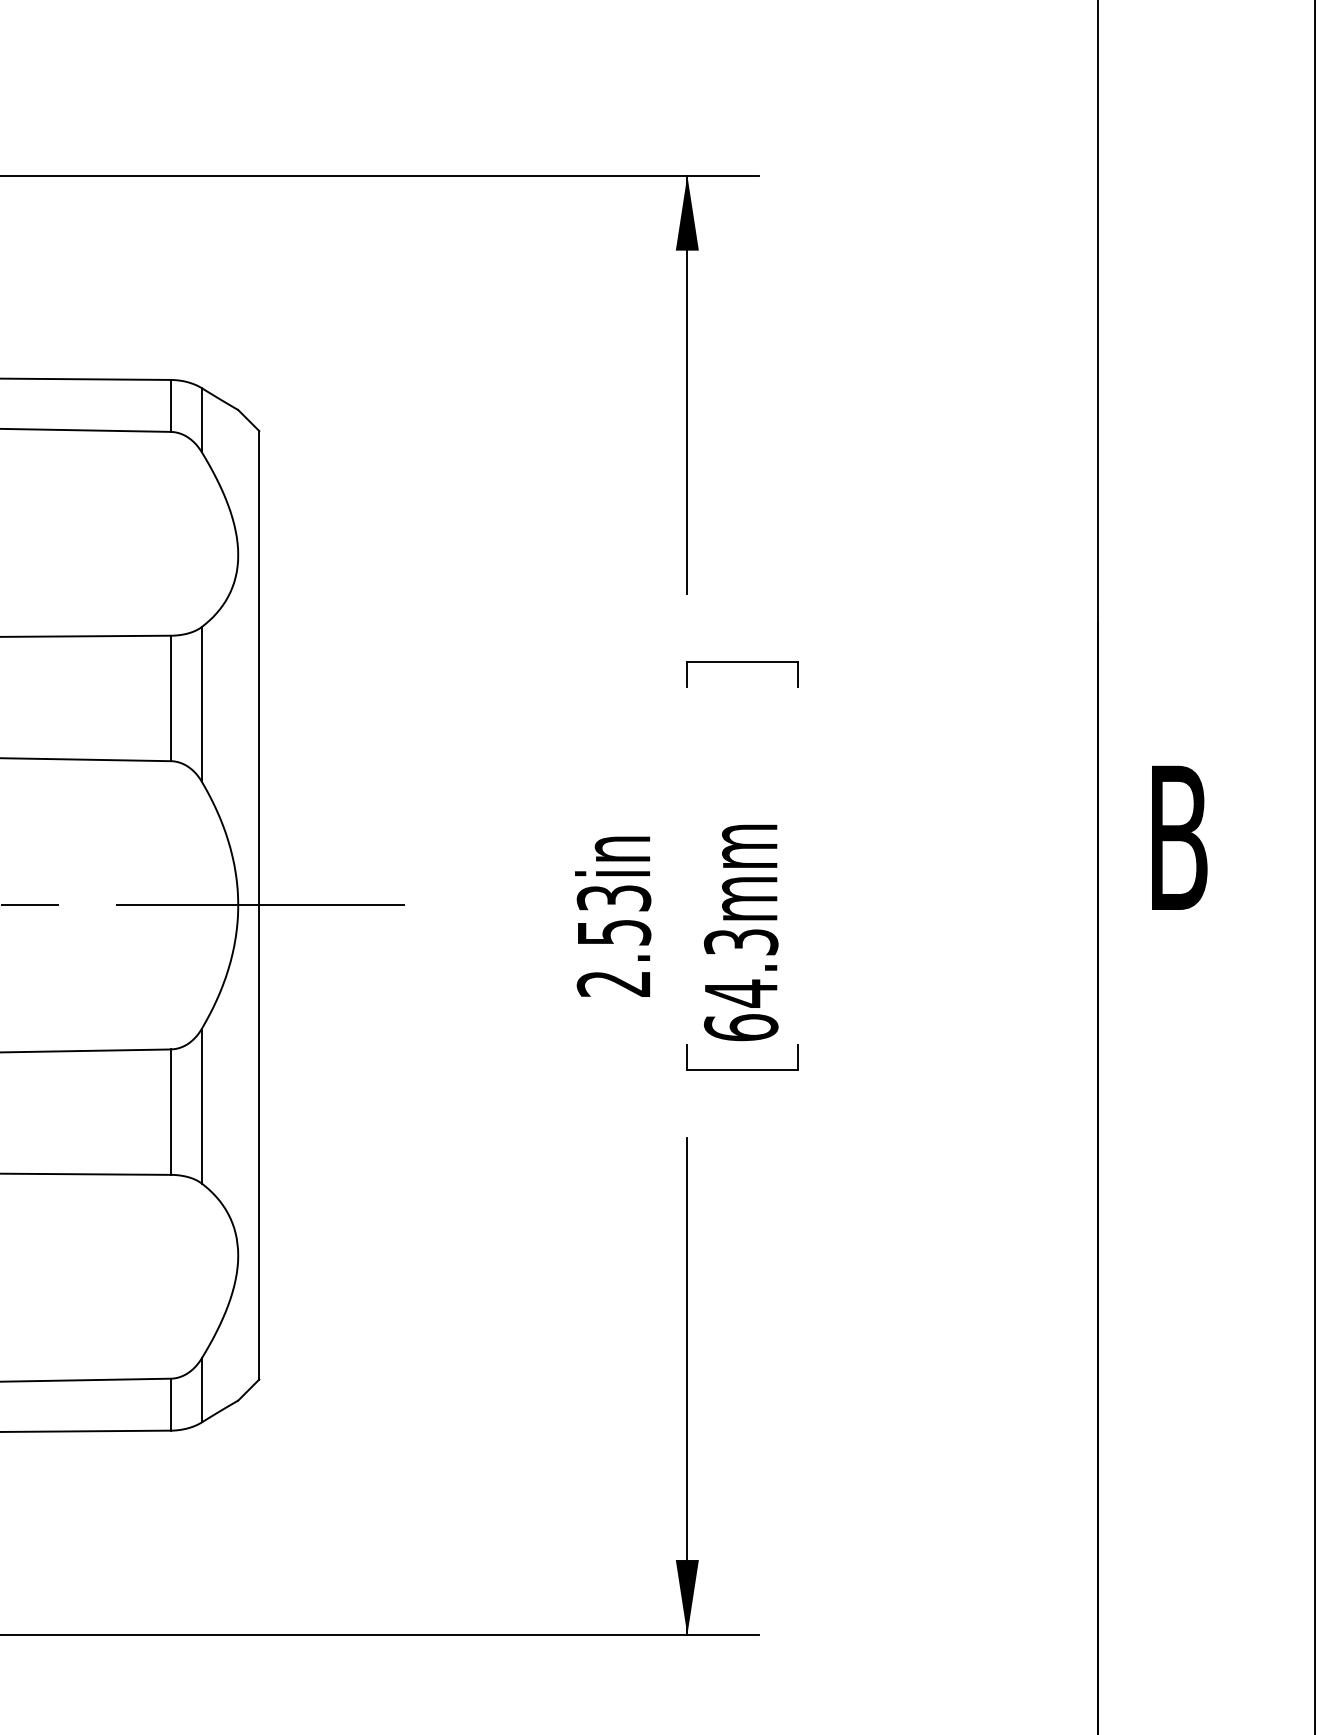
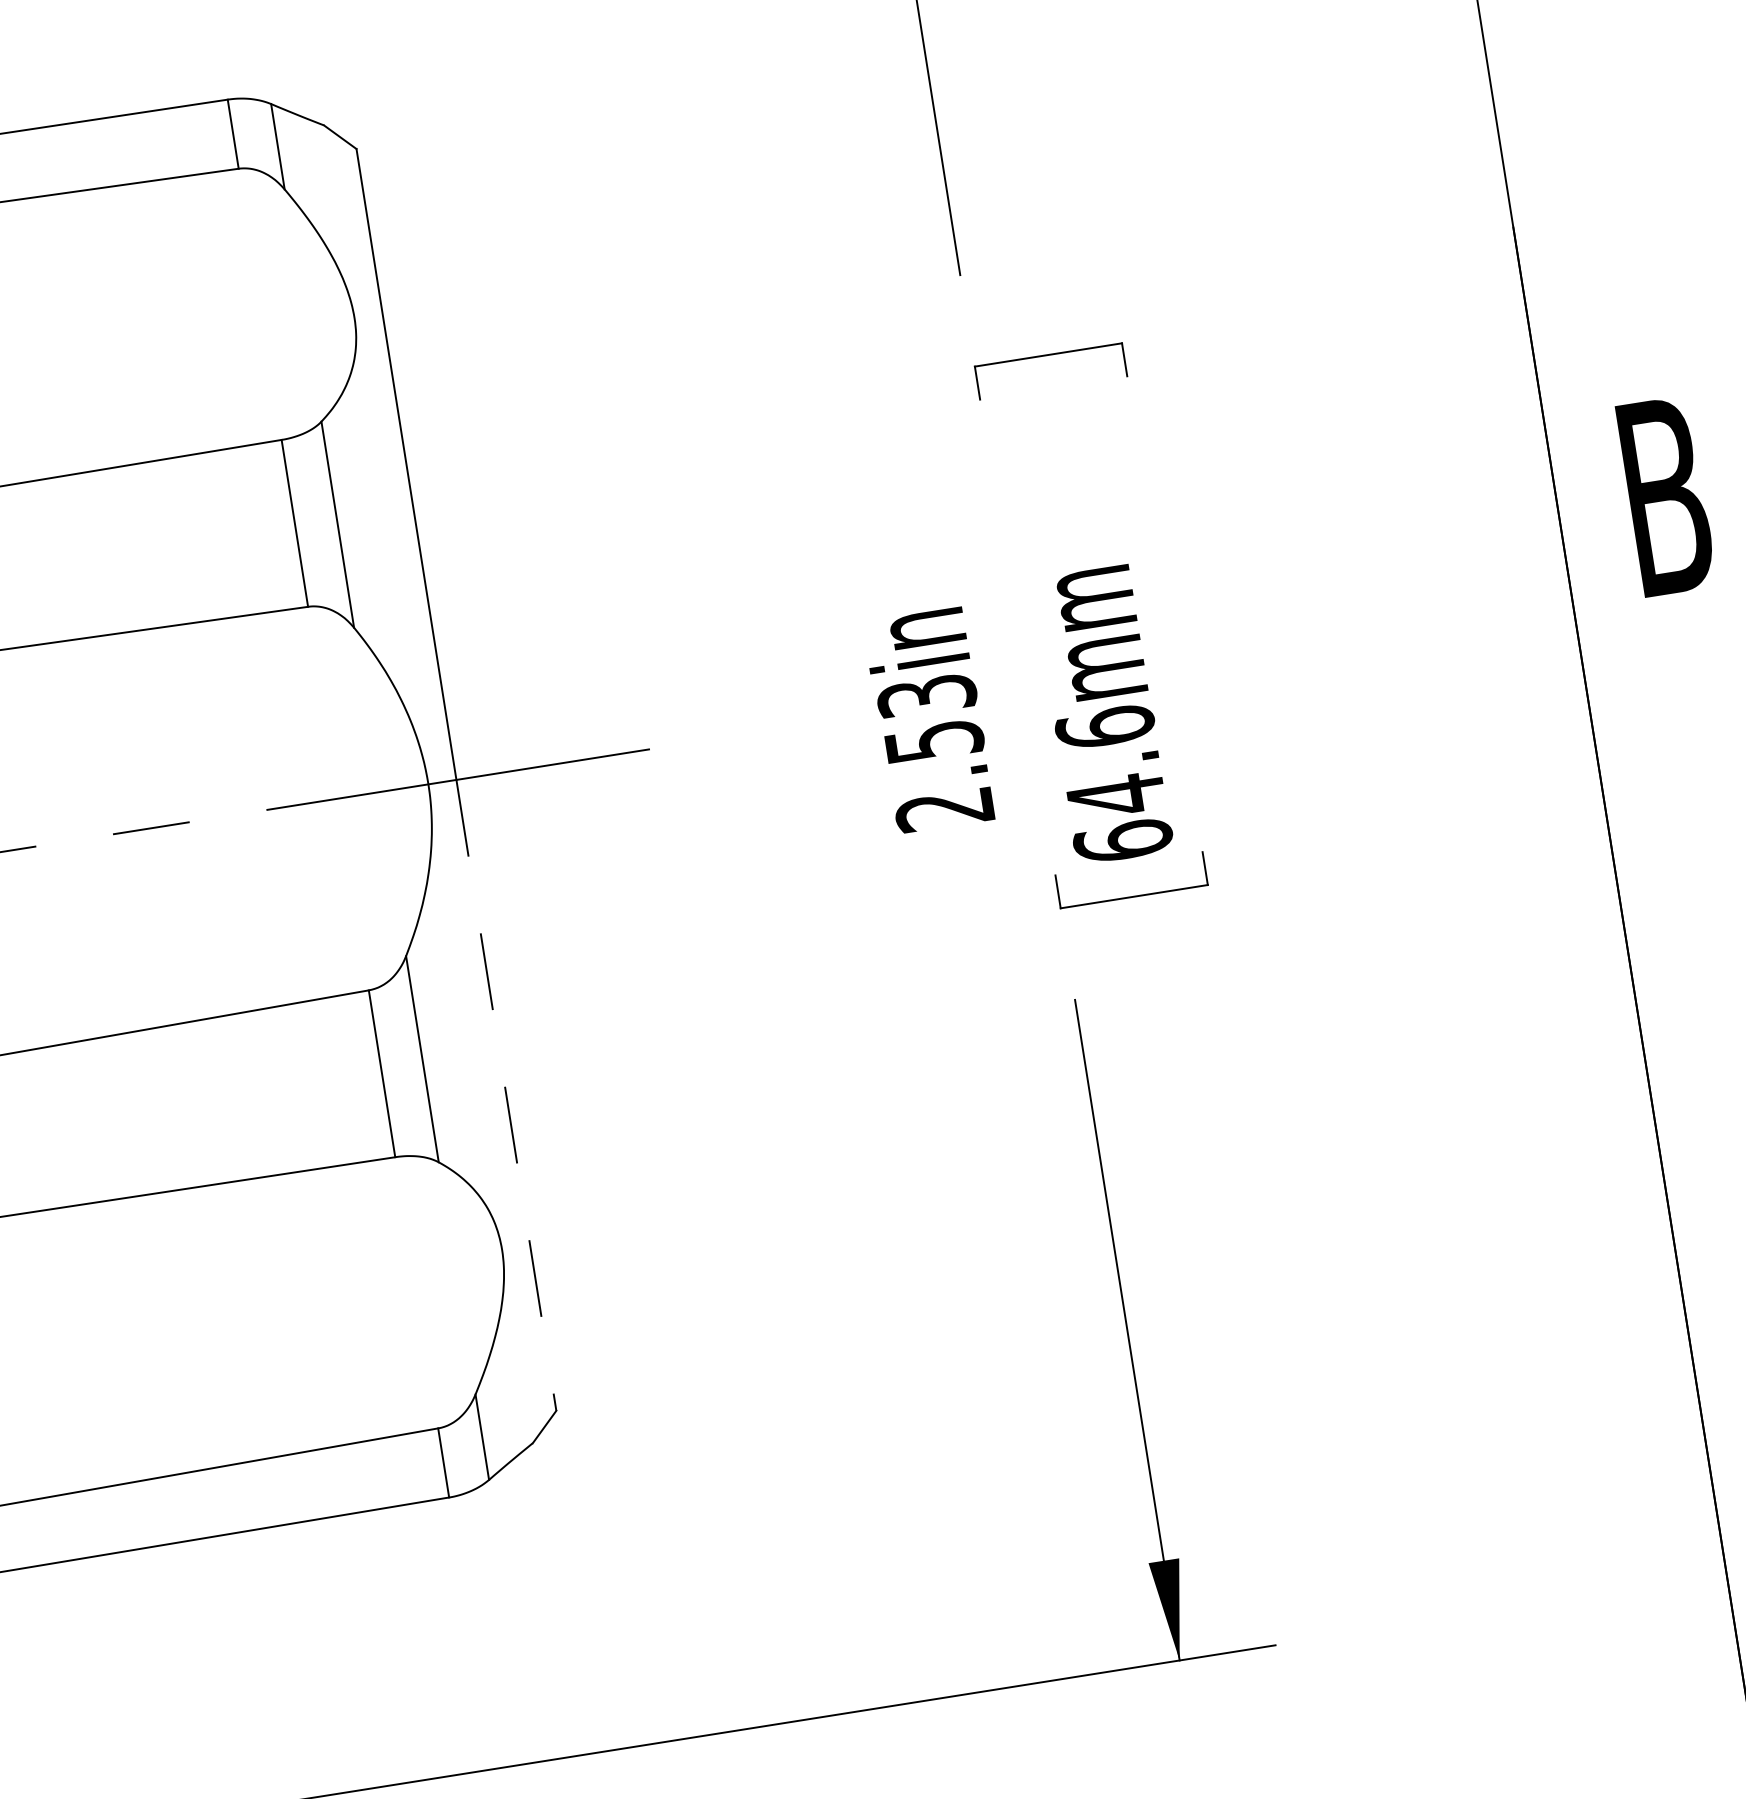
text: (740, 941) -> (1104, 726), 64.3mm -> 64.6mm
line: (259, 1142) -> (506, 1095), solid -> dashed

